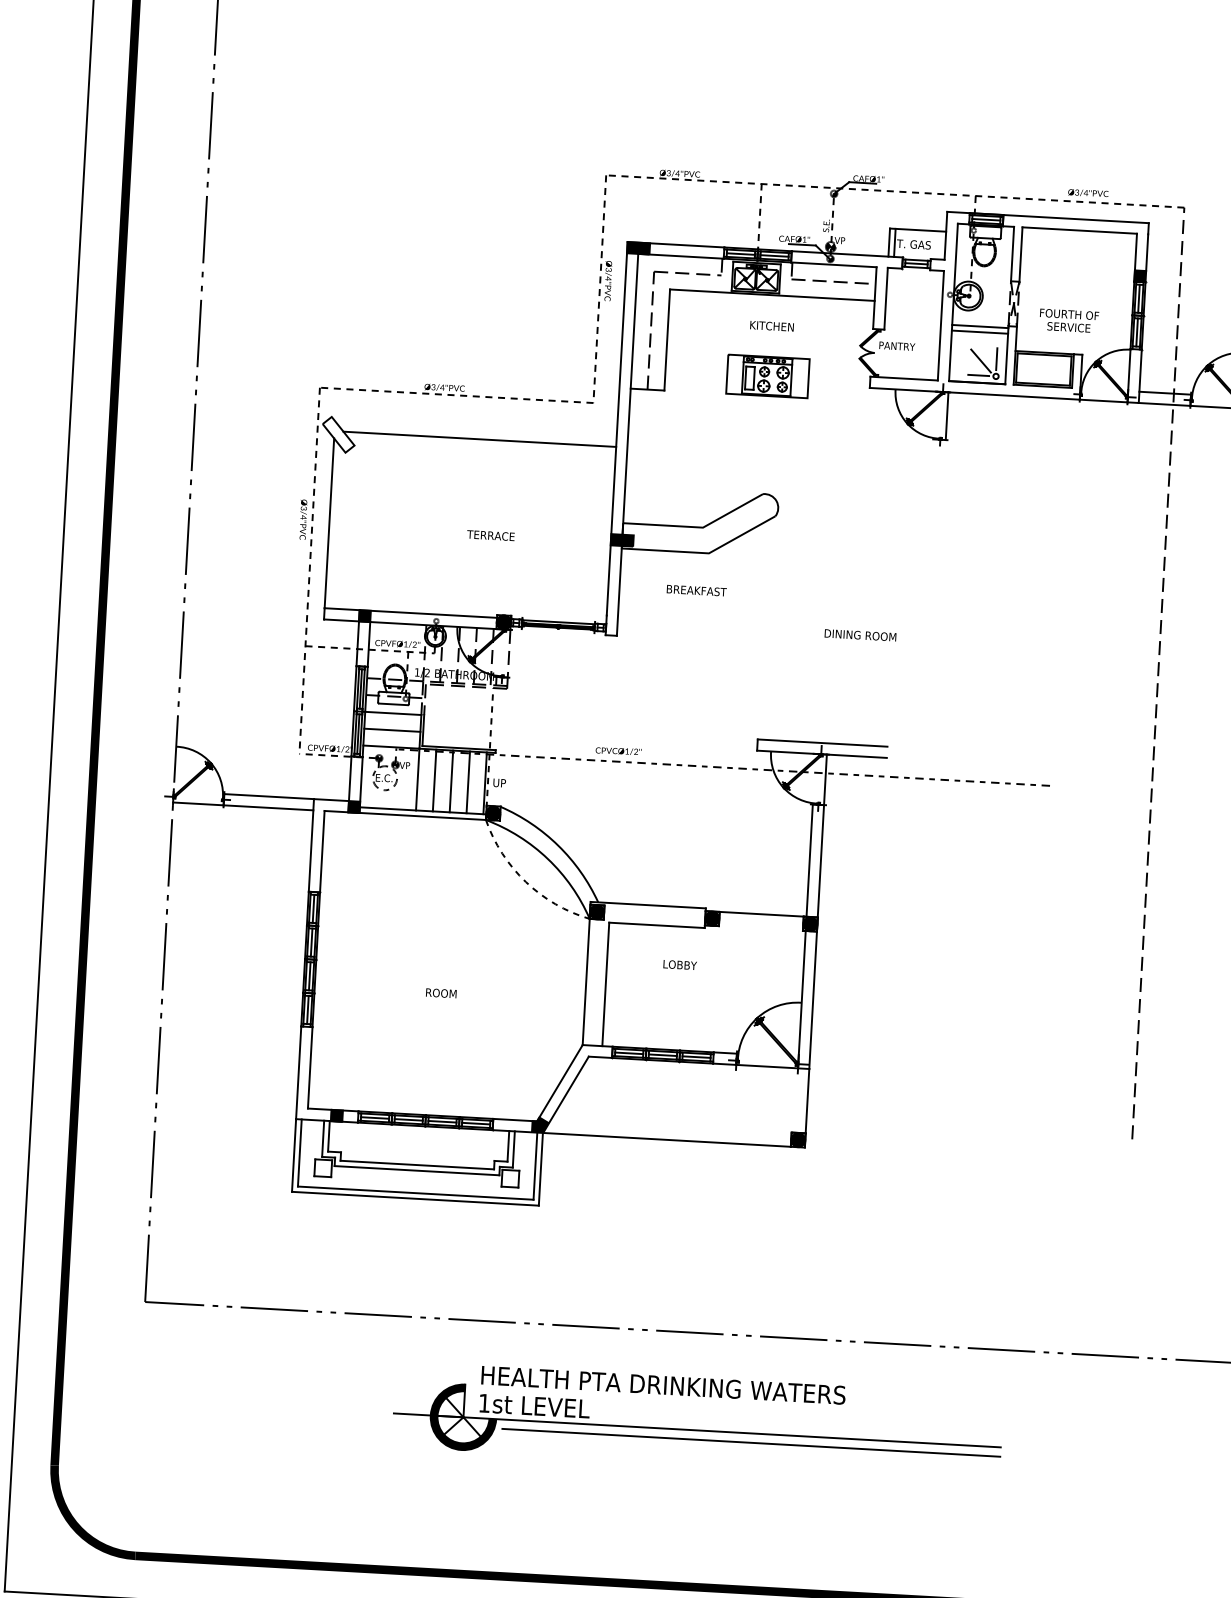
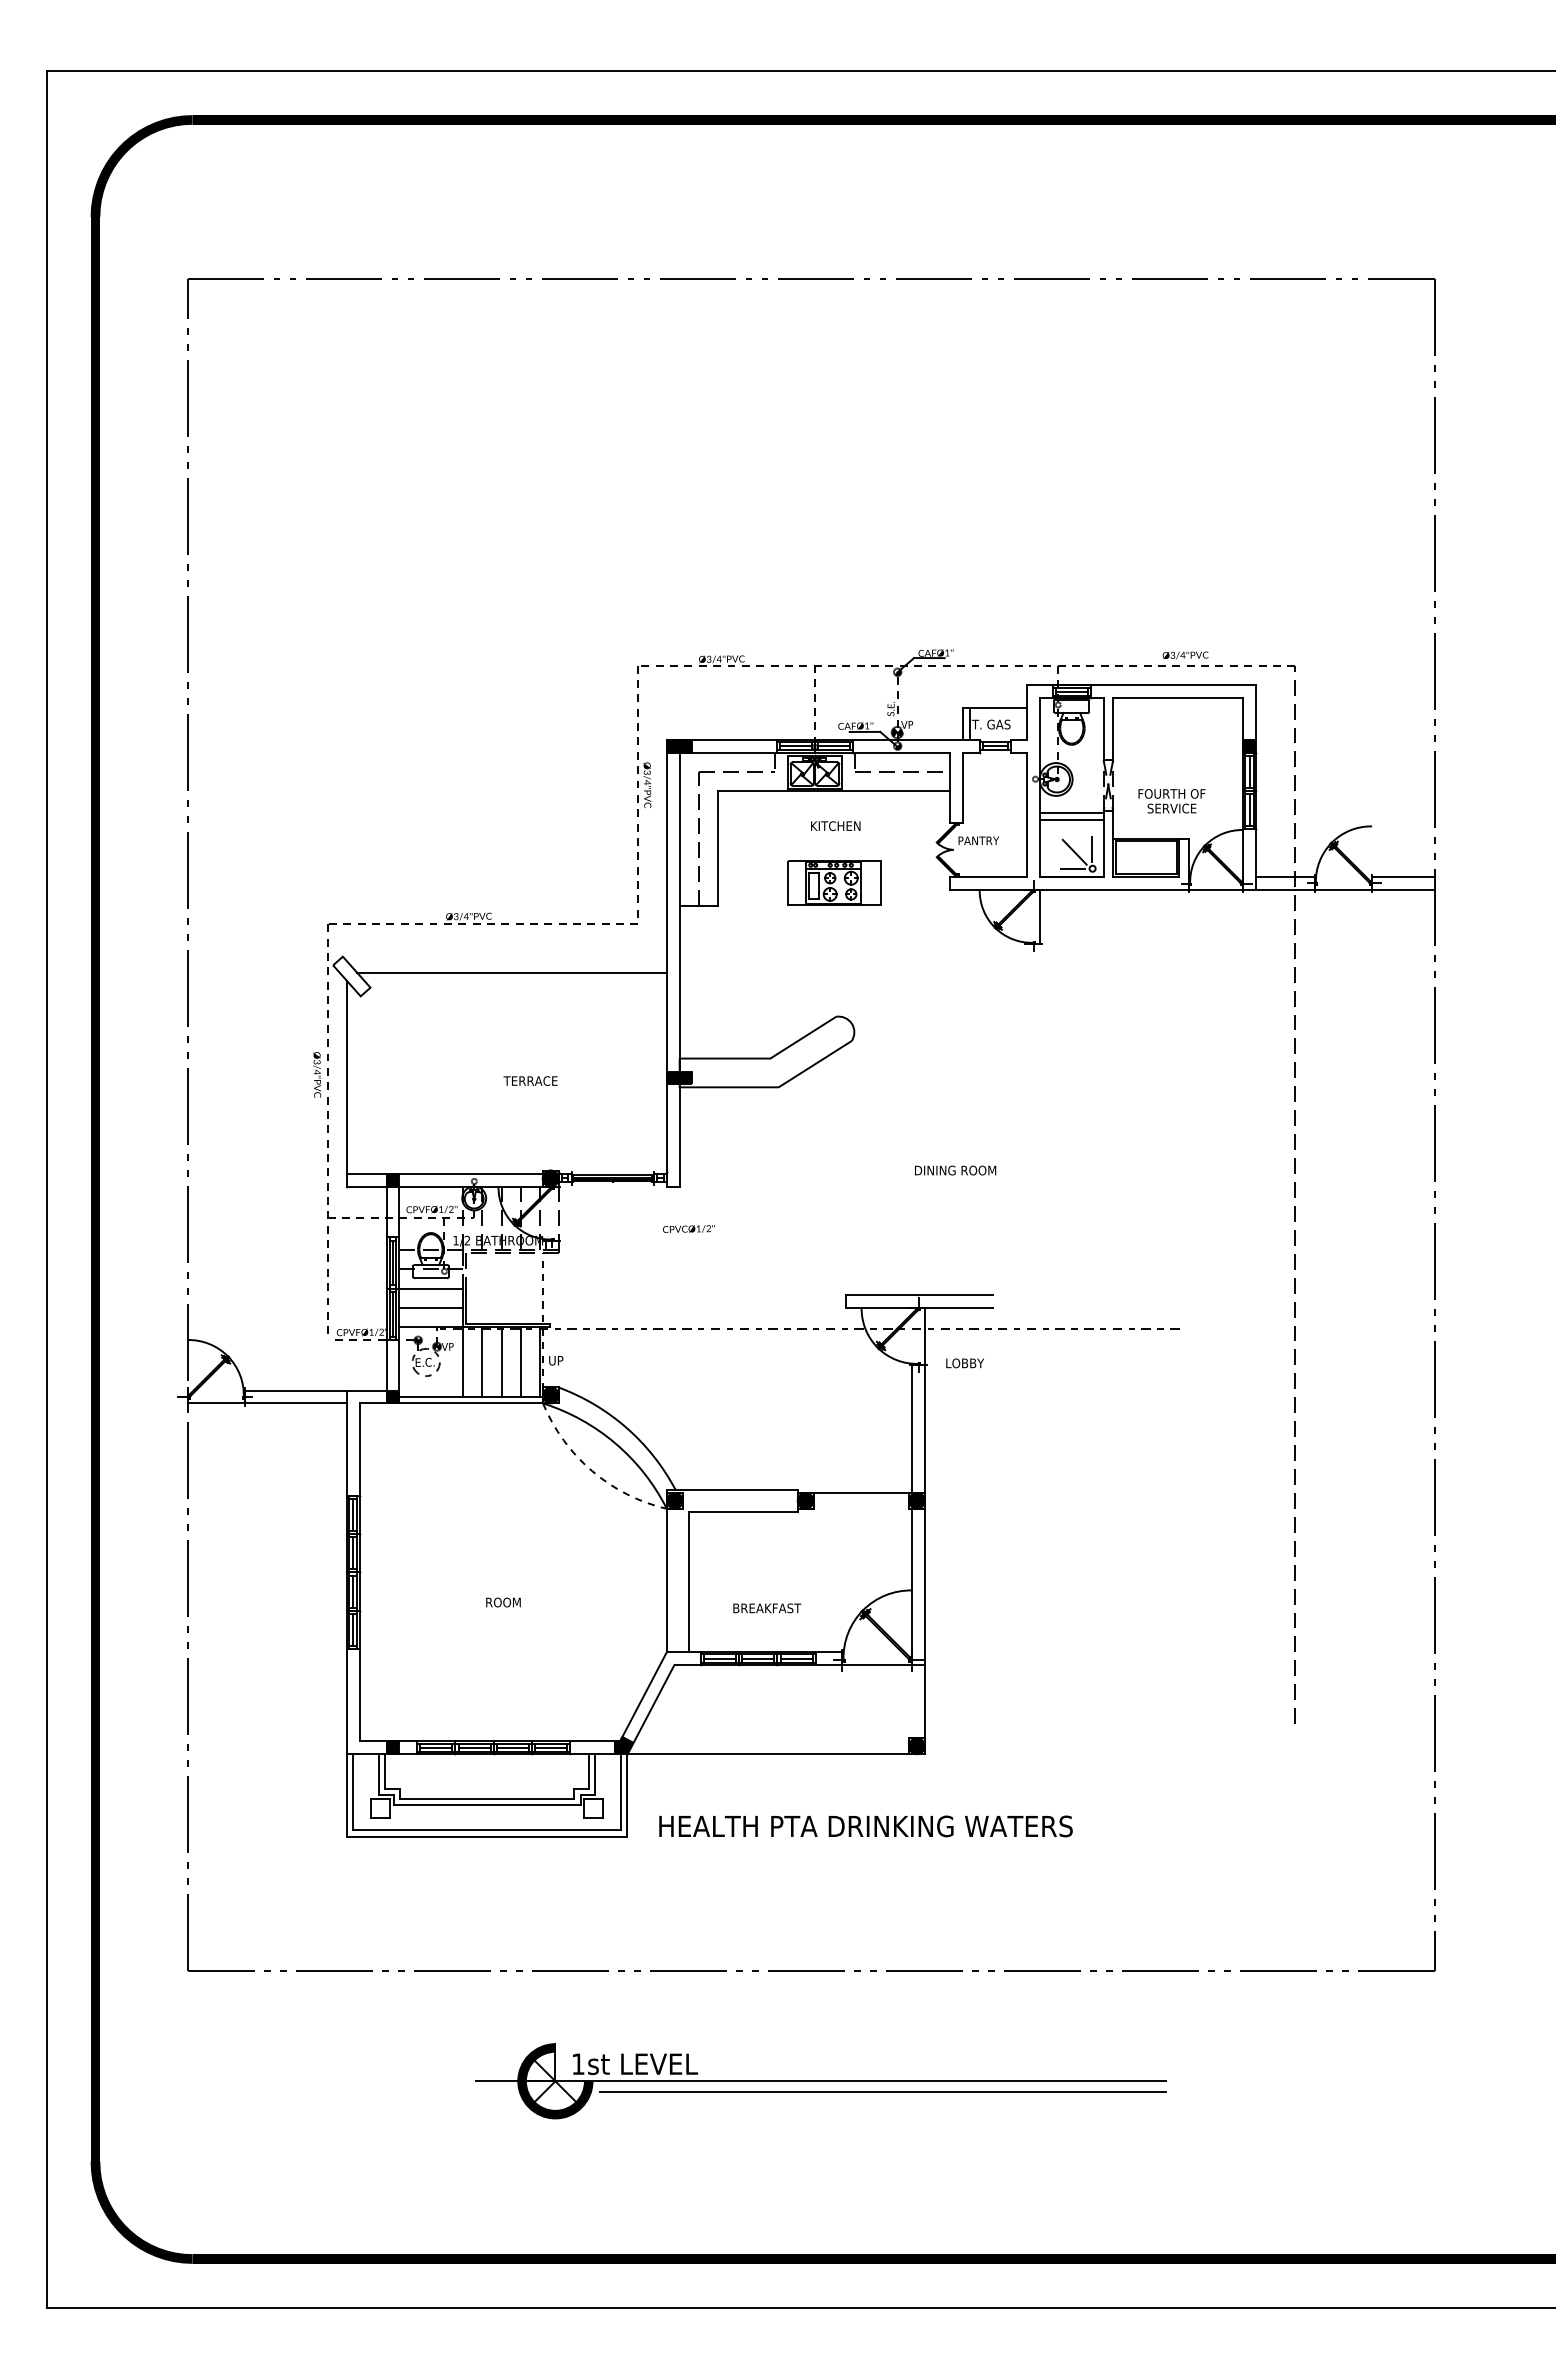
text: (696, 590) -> (767, 1608), moved
text: (618, 750) -> (688, 1228), moved
text: (679, 965) -> (964, 1363), moved
text: (663, 1385) -> (865, 1826), moved

